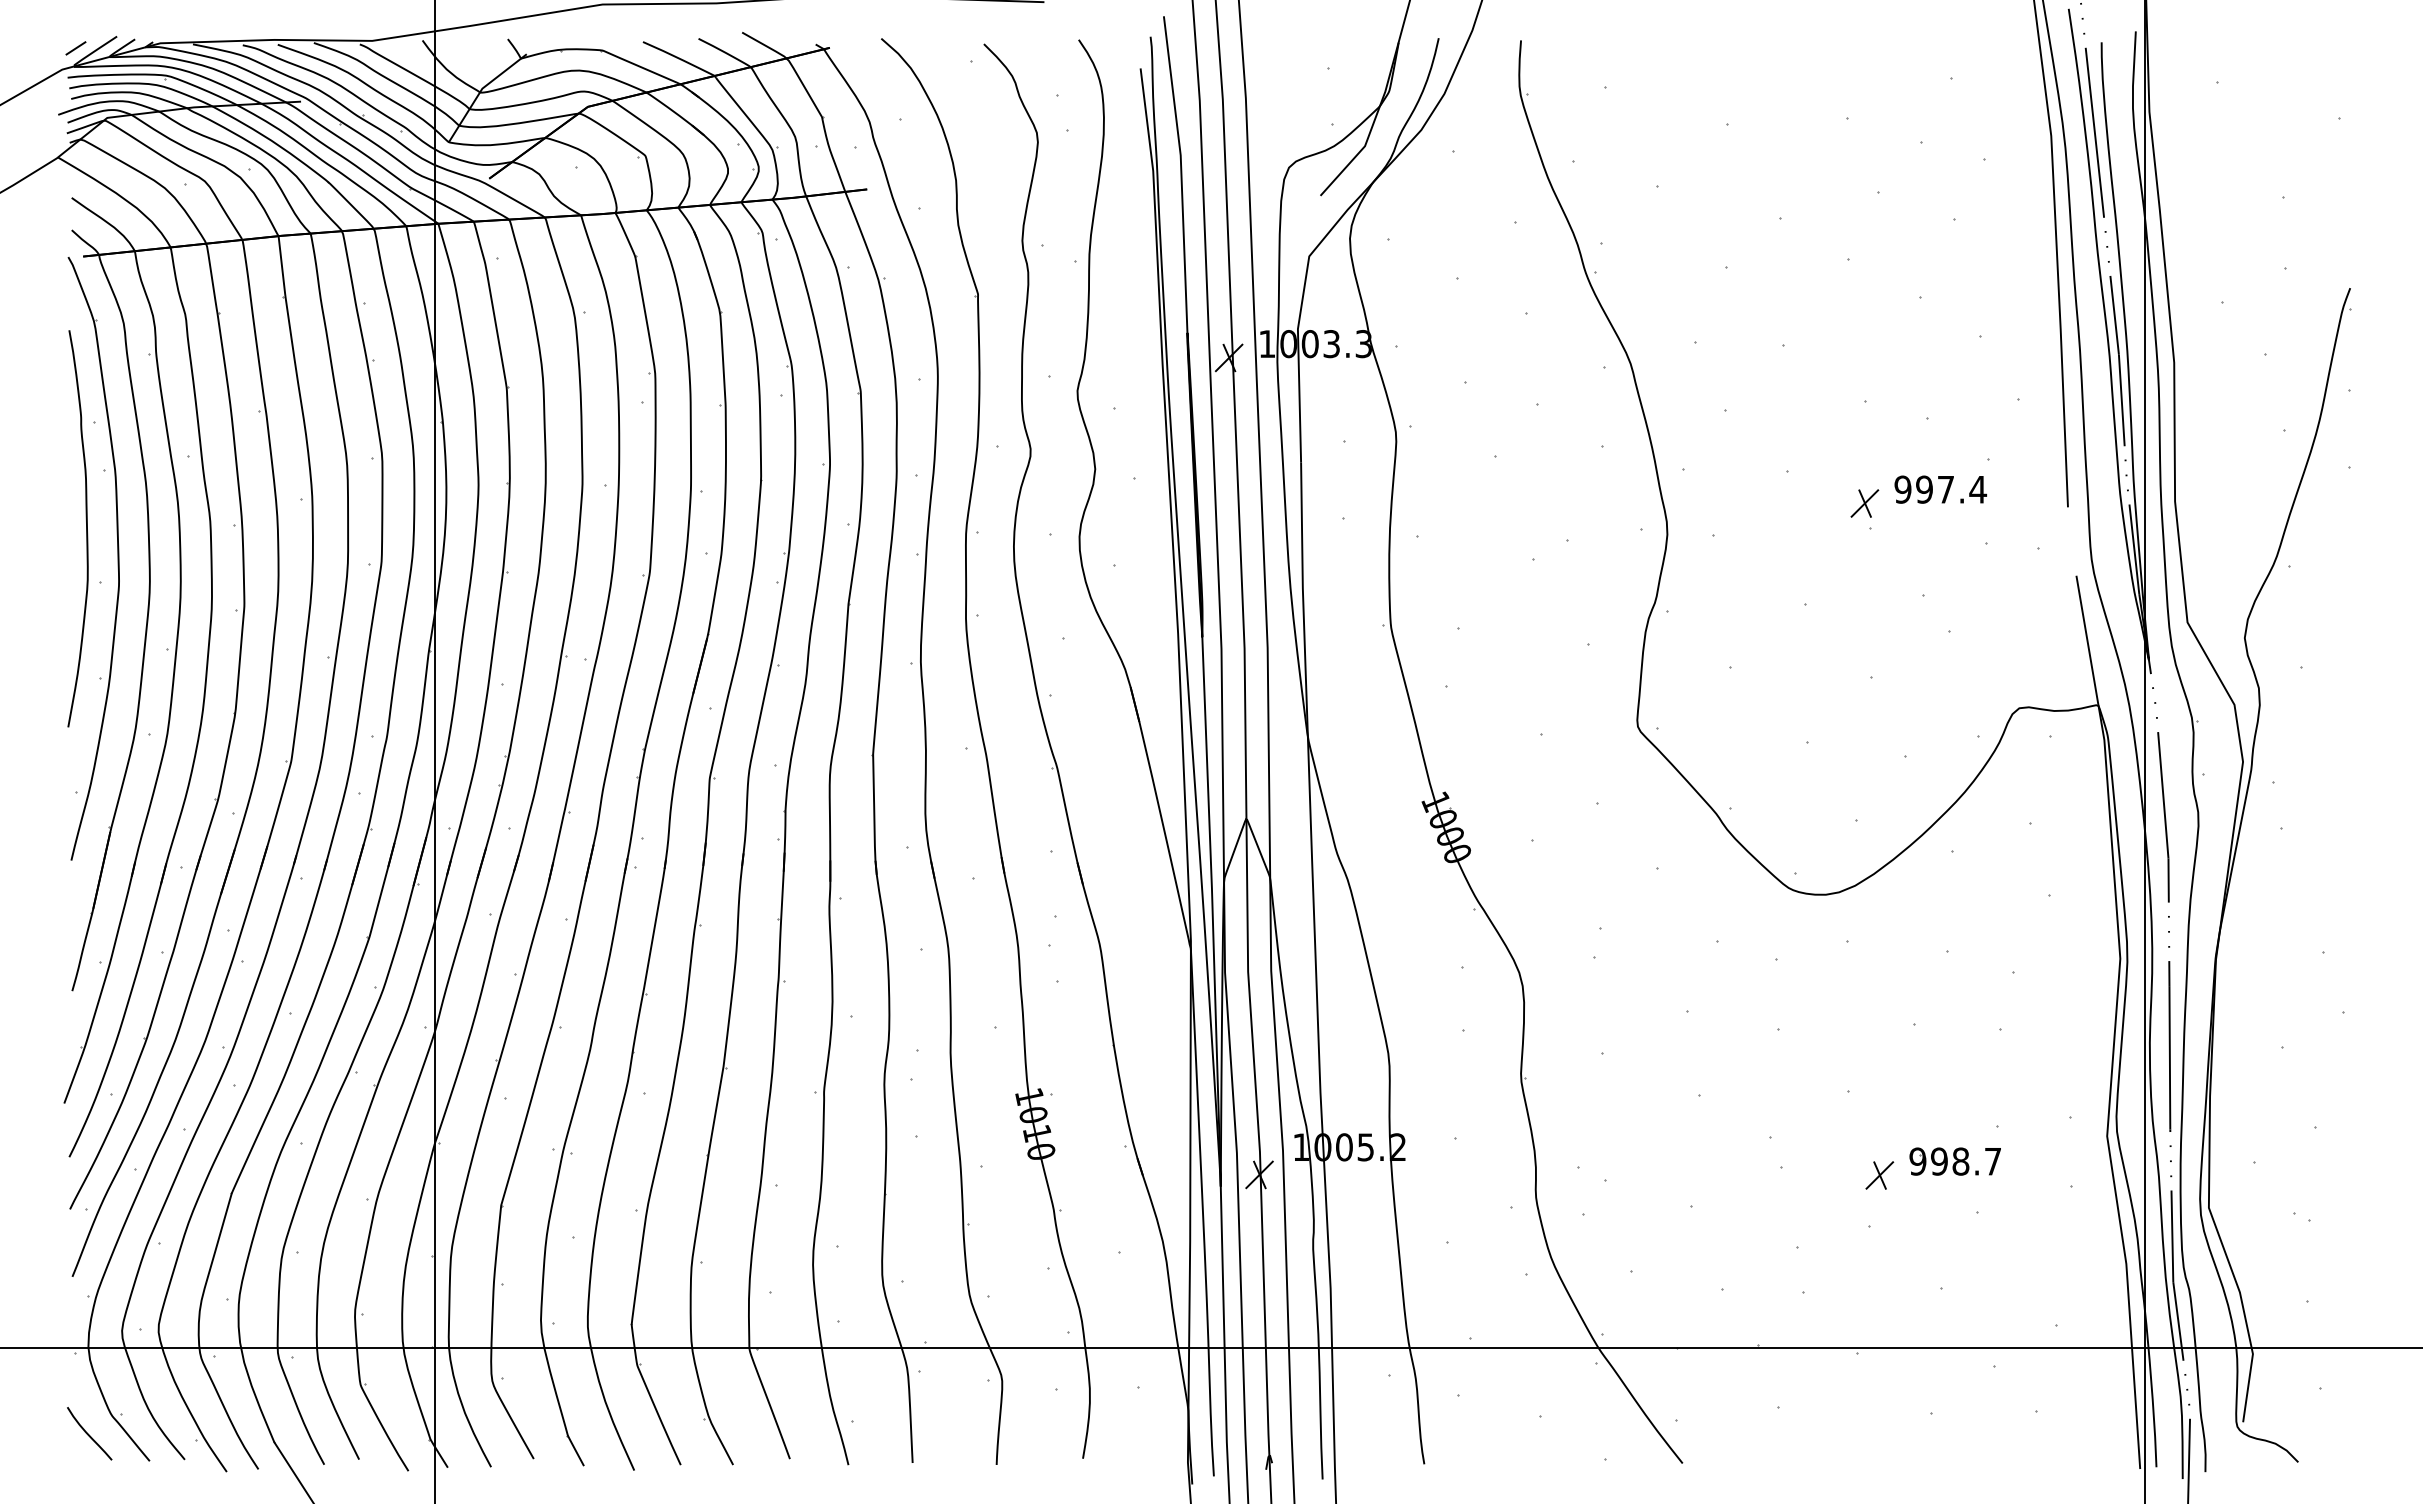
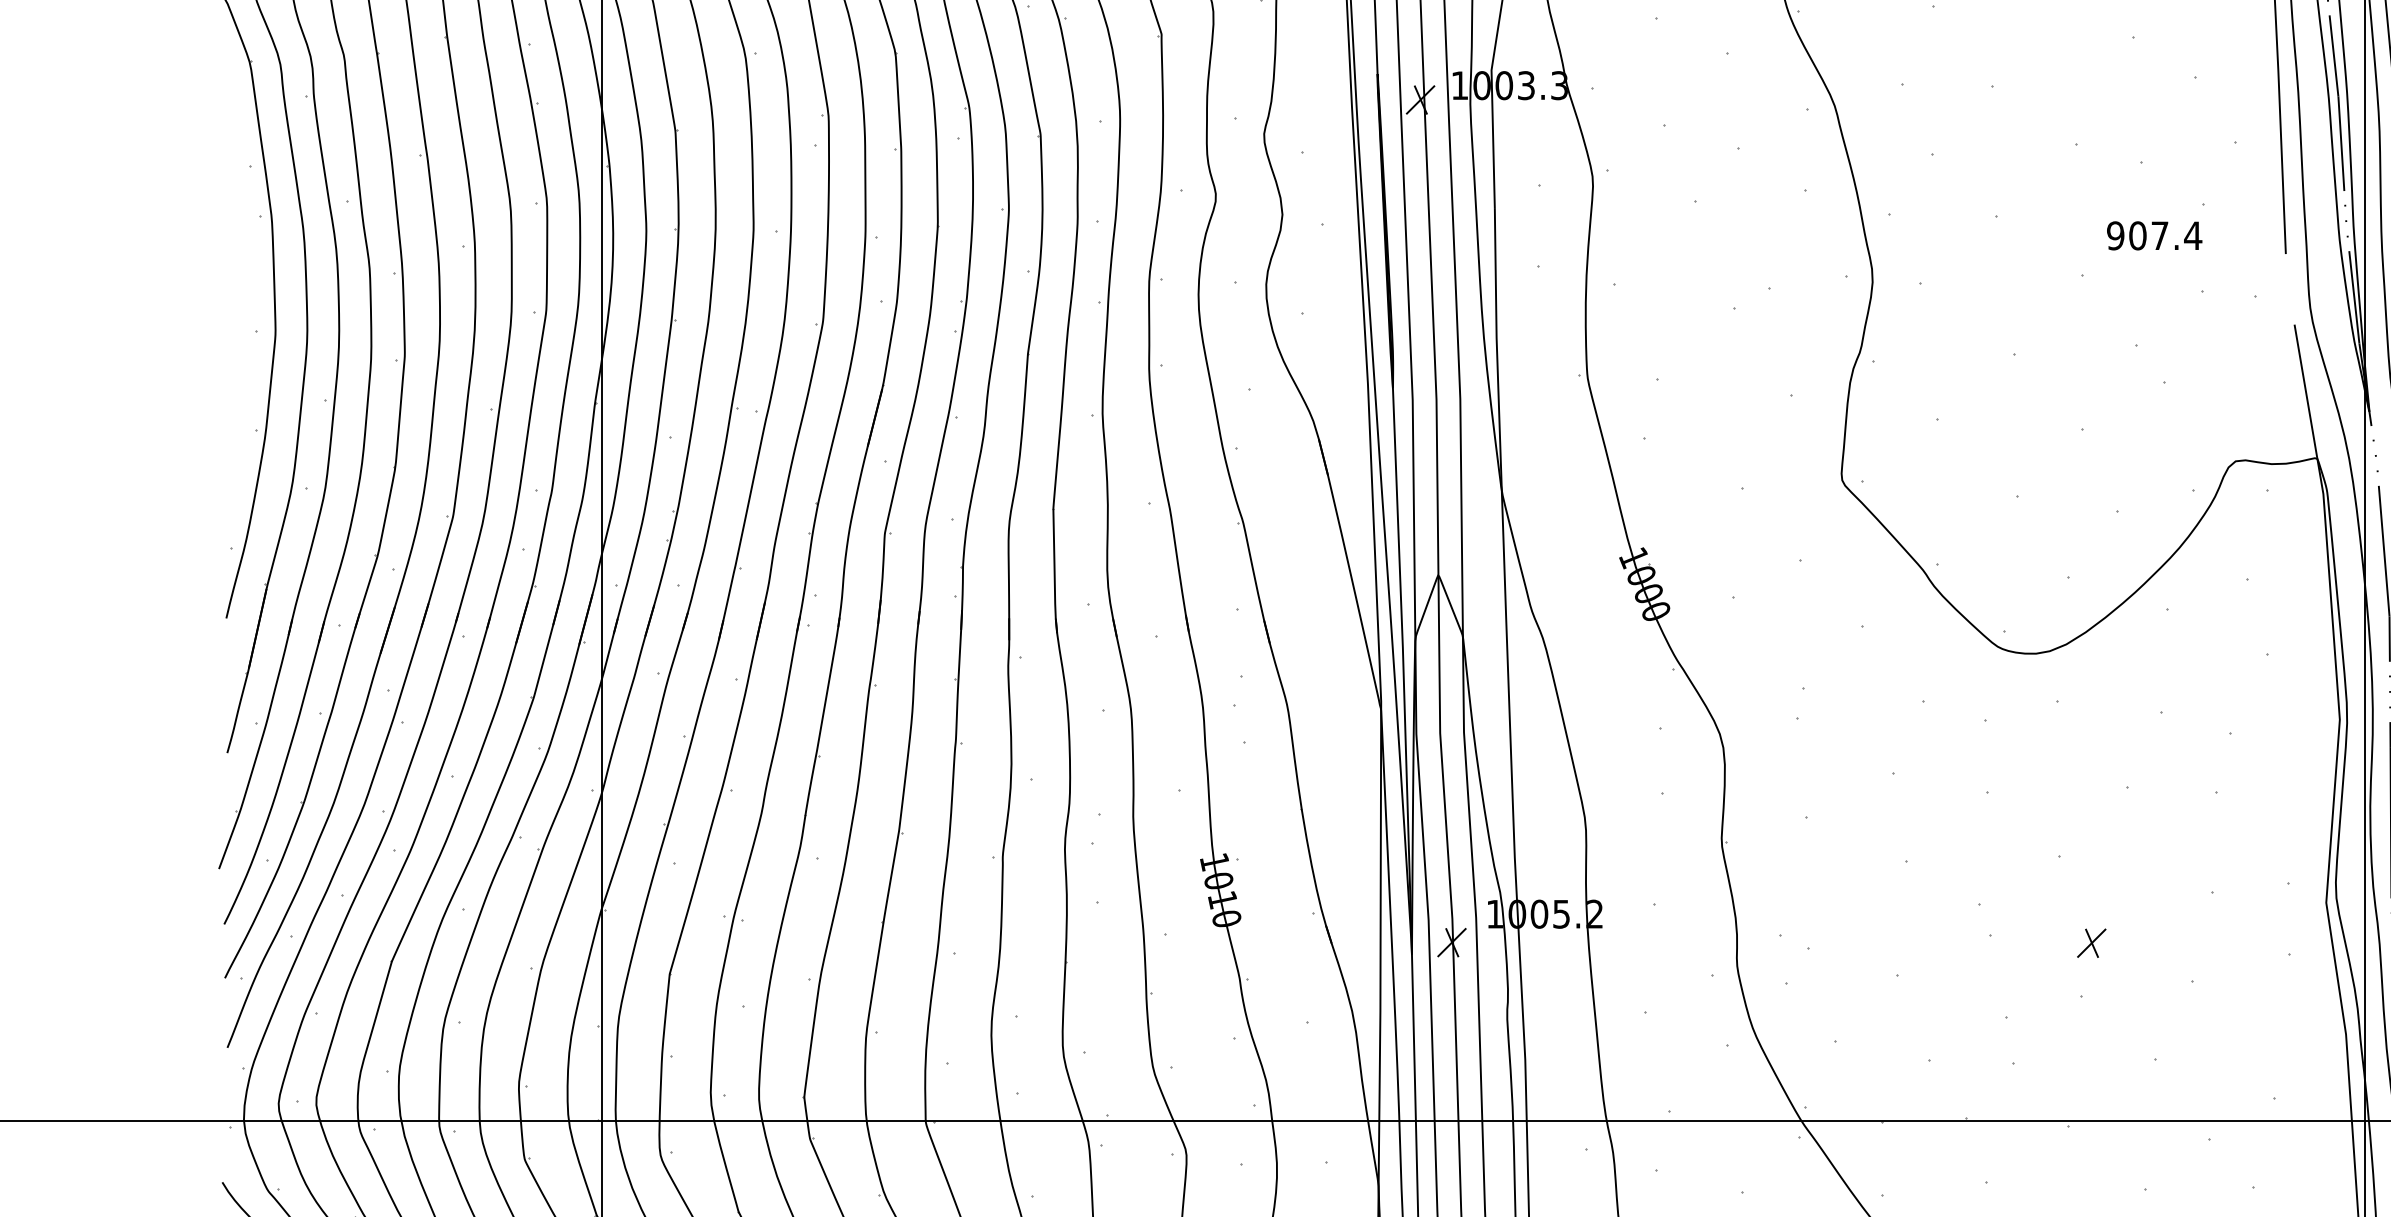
text: (1924, 489) -> (2137, 235), 997.4 -> 907.4
part: (1864, 503) -> (2075, 250), removed
curve: (86, 528) -> (241, 275), removed
part: (1954, 1161) -> (2168, 928), removed

